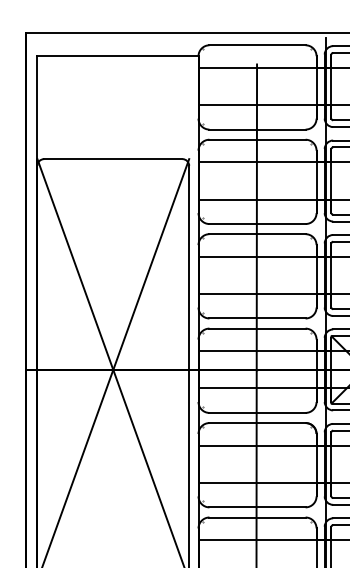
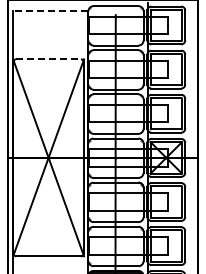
line: (117, 56) -> (50, 11), solid -> dashed
line: (115, 159) -> (49, 59), solid -> dashed

